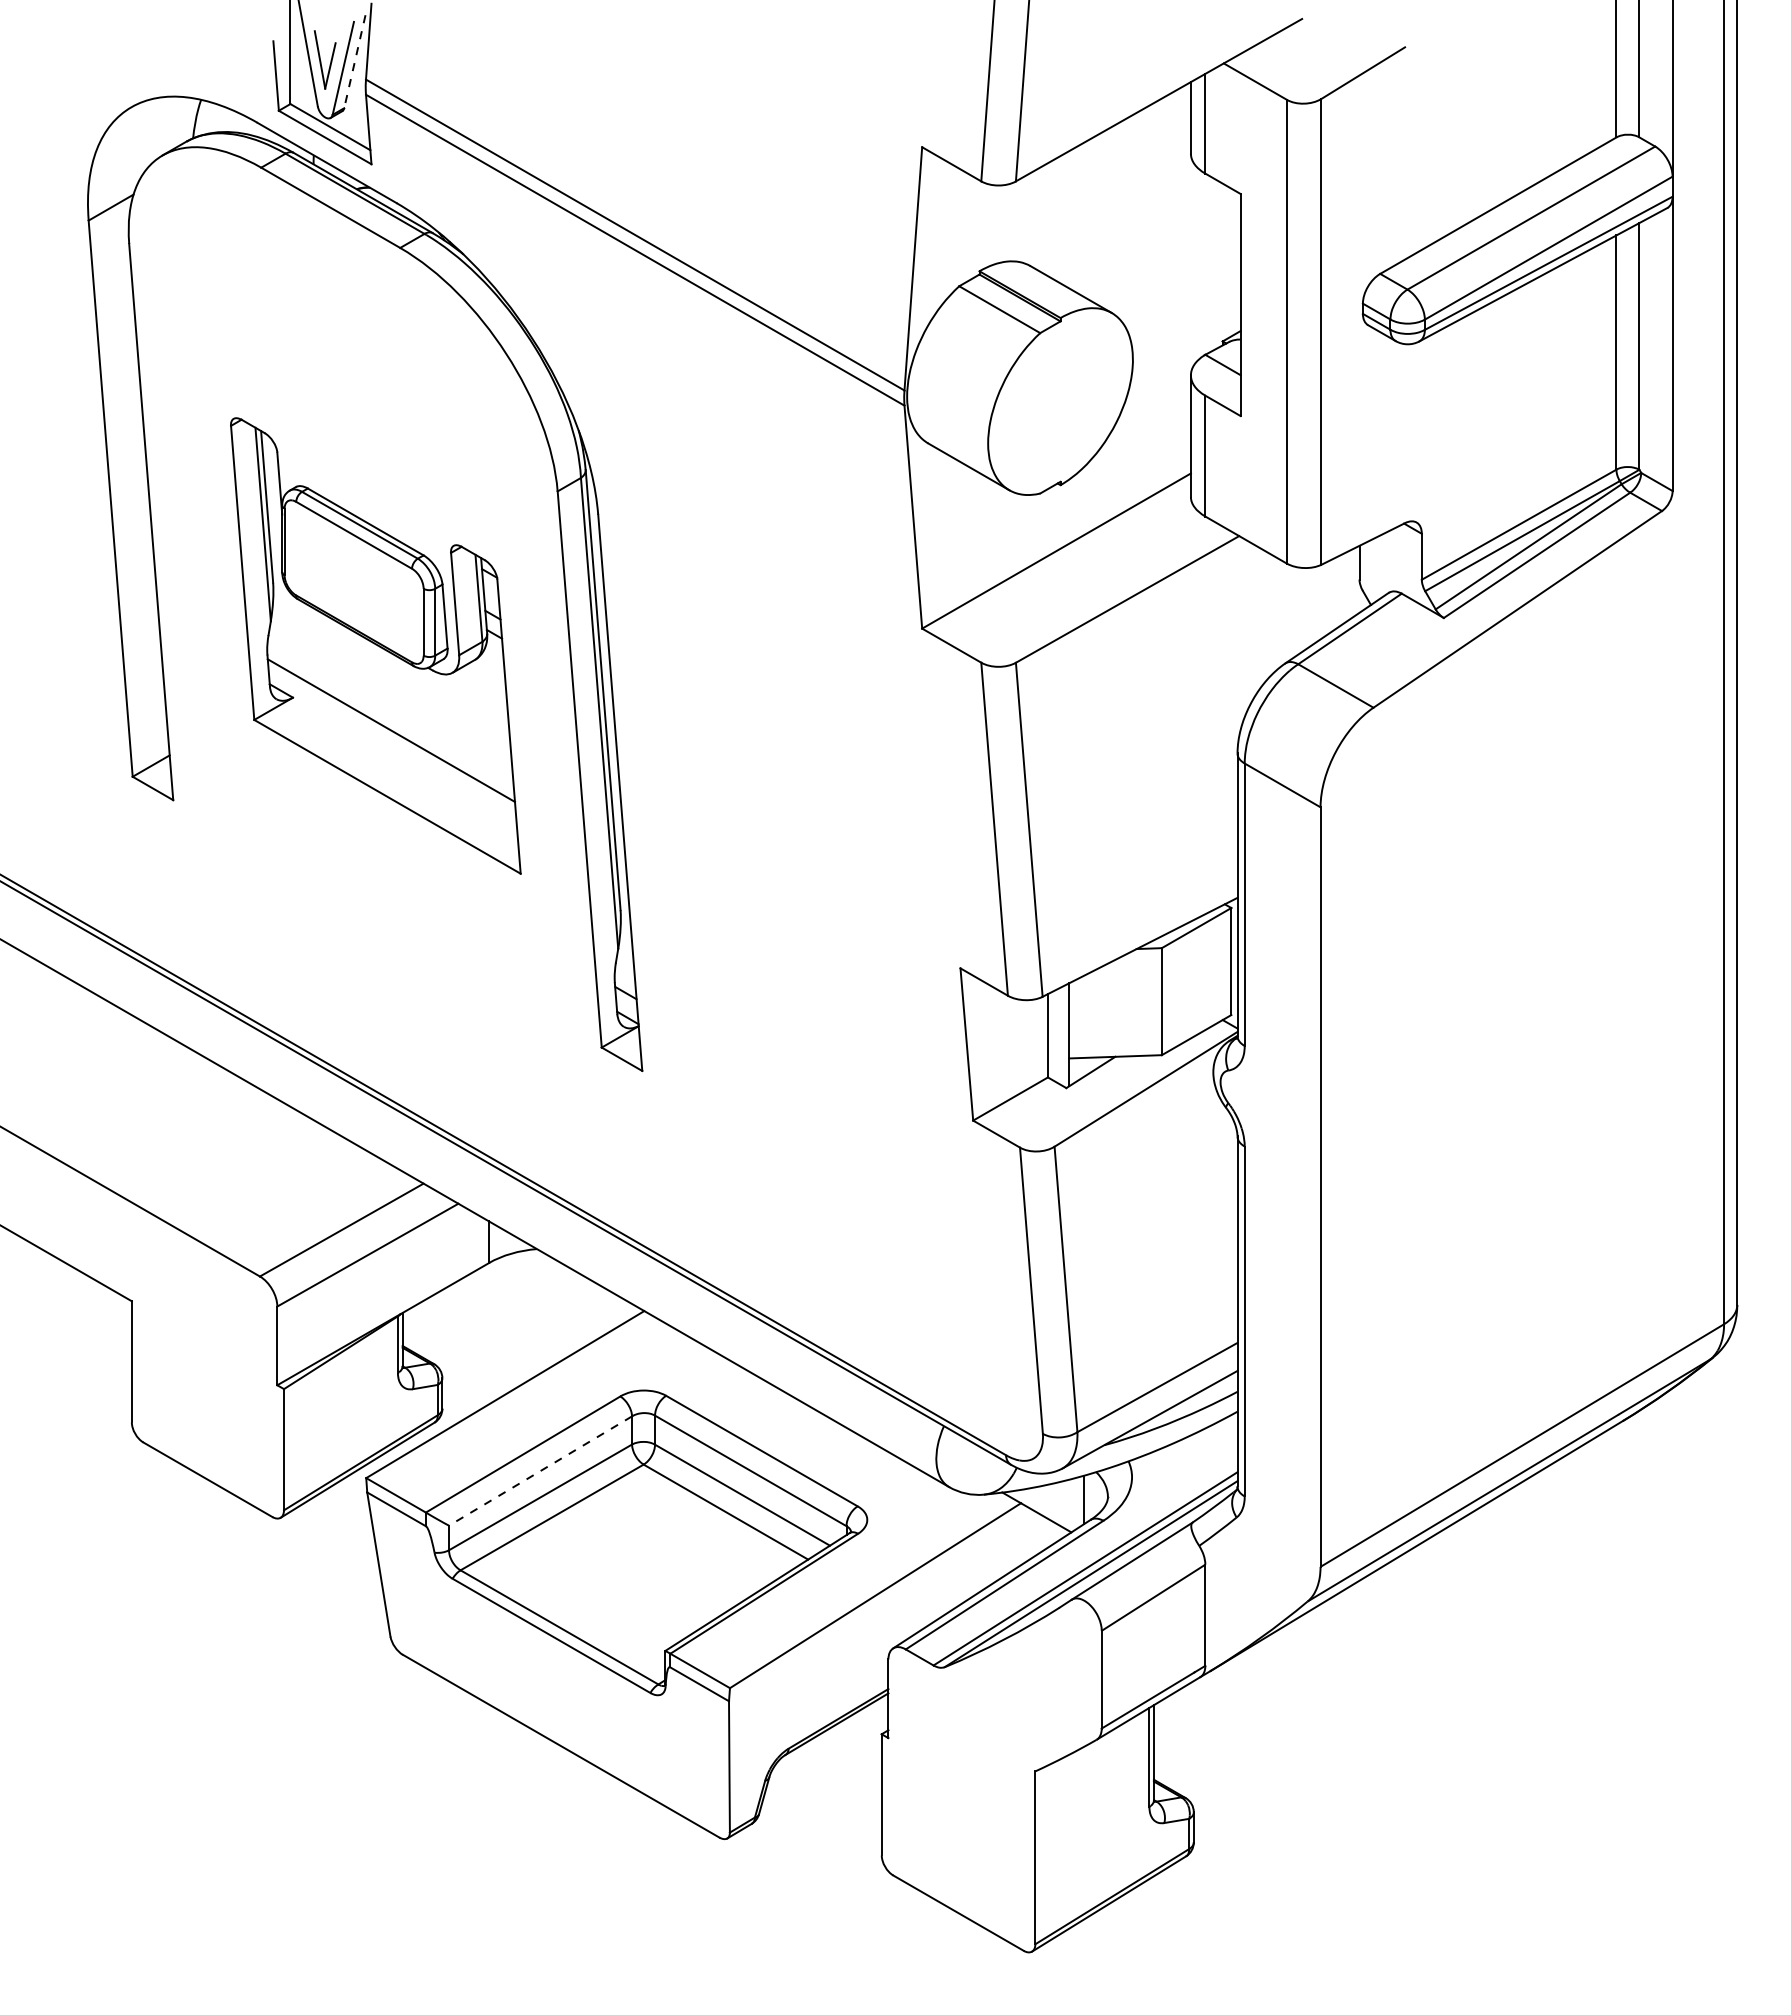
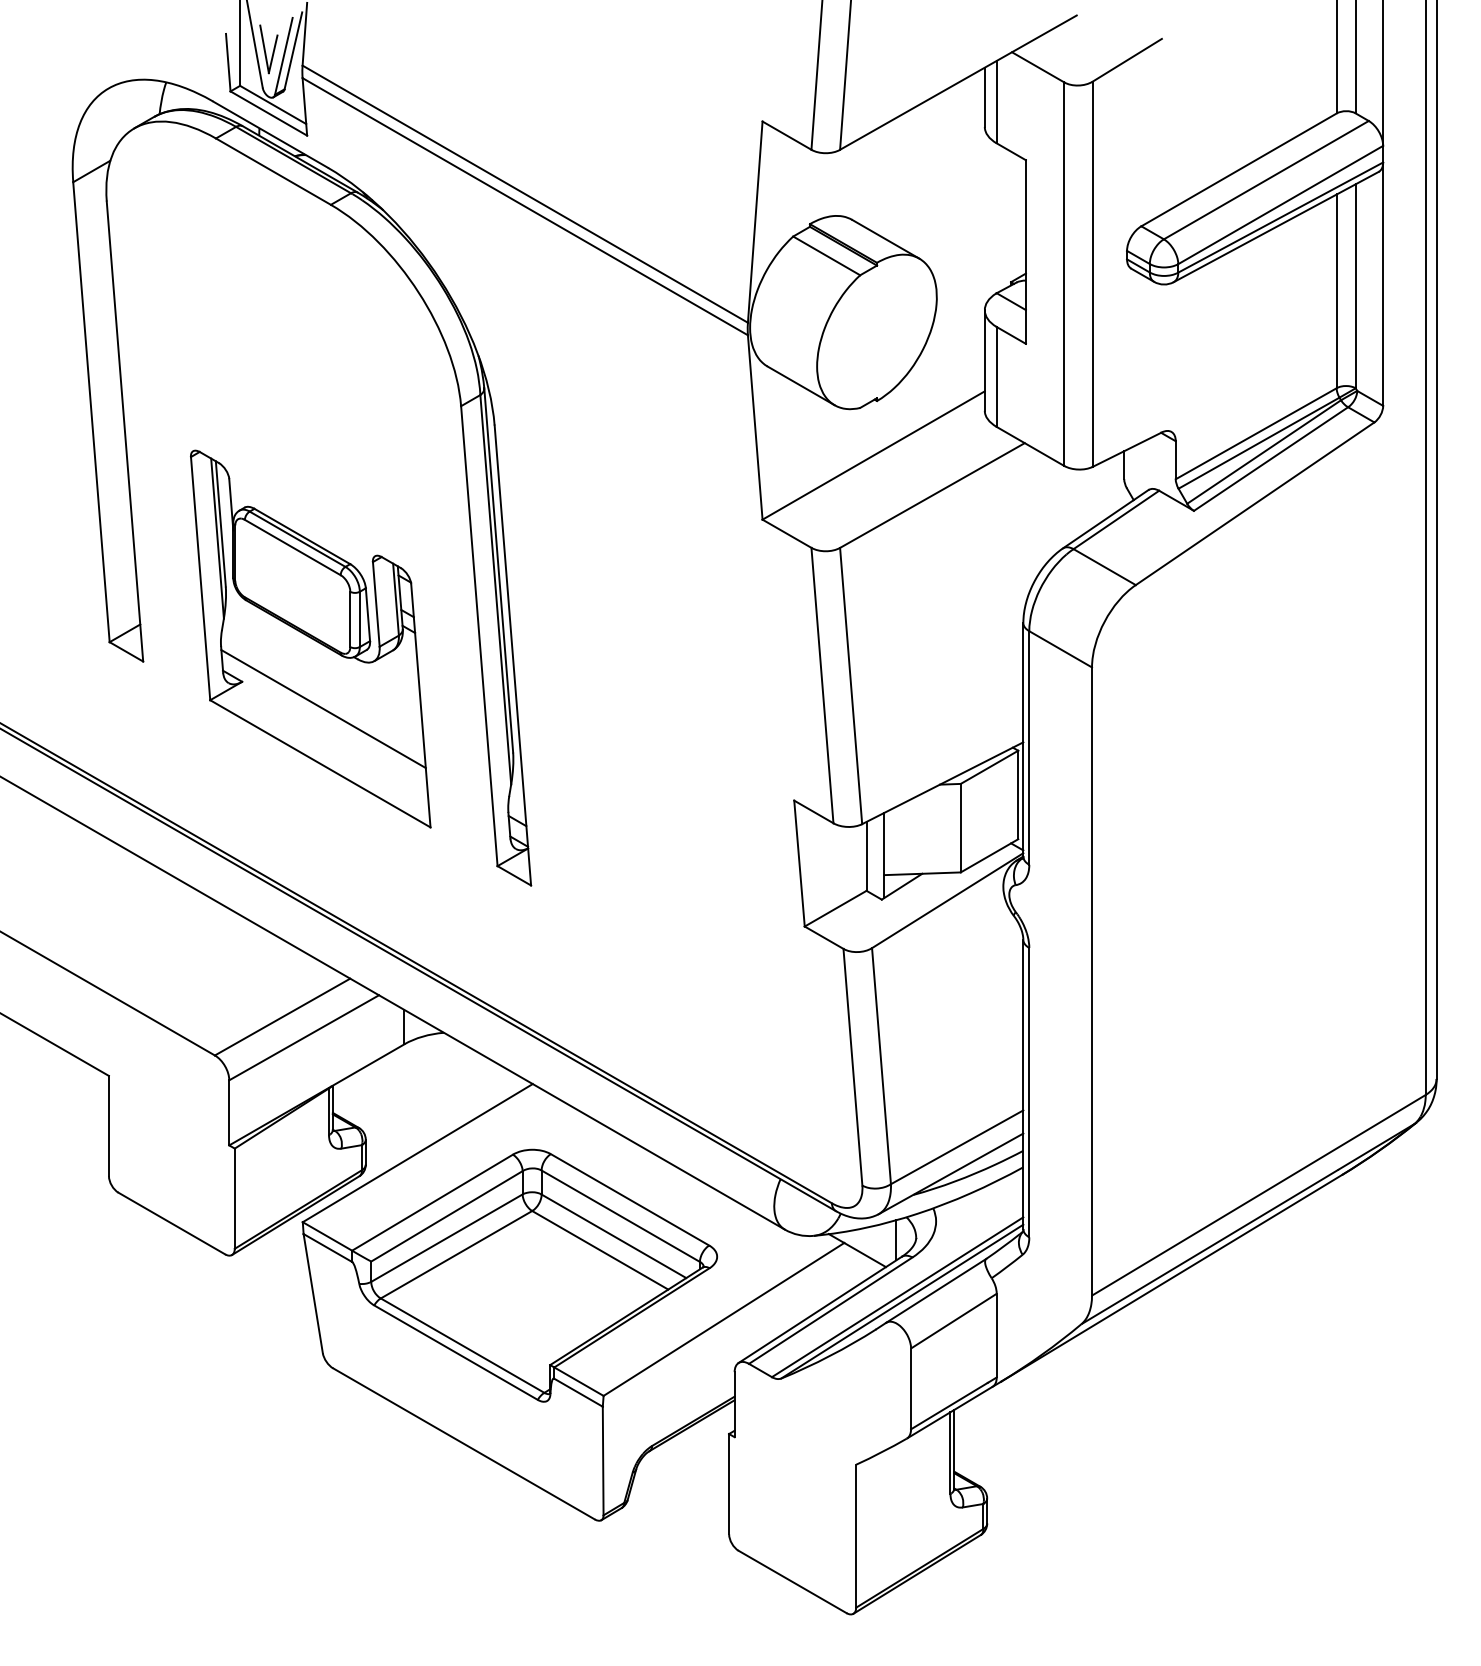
line: (354, 61) -> (293, 50), dashed -> solid
part: (375, 645) -> (310, 638), moved
line: (540, 1471) -> (446, 1216), dashed -> solid

